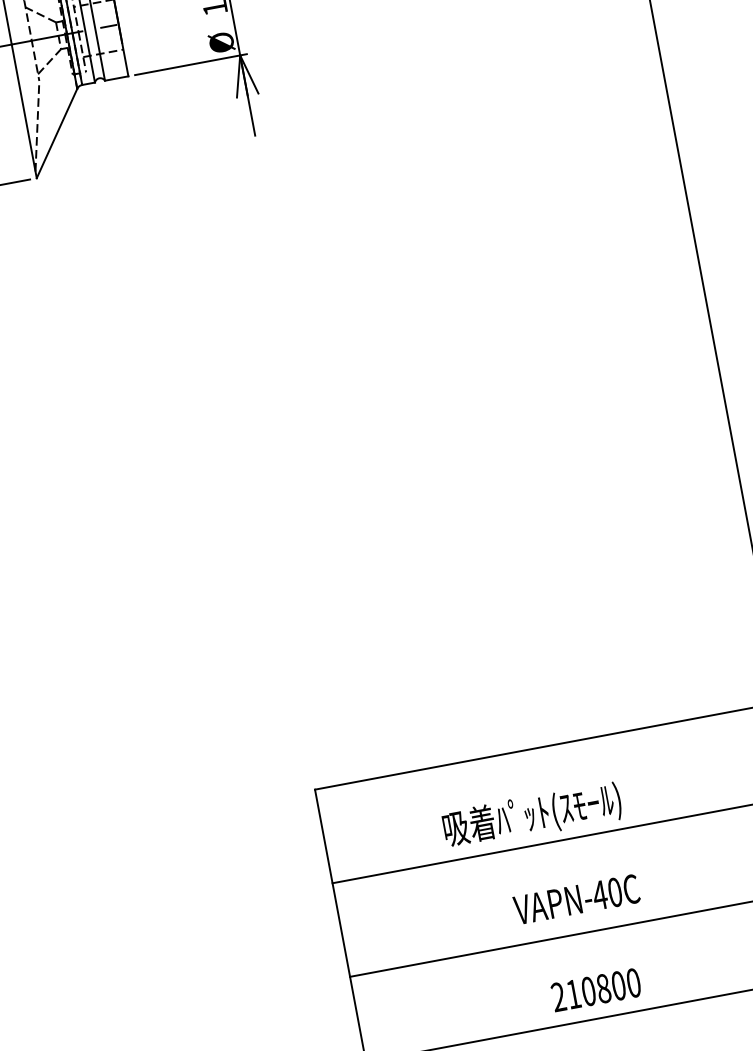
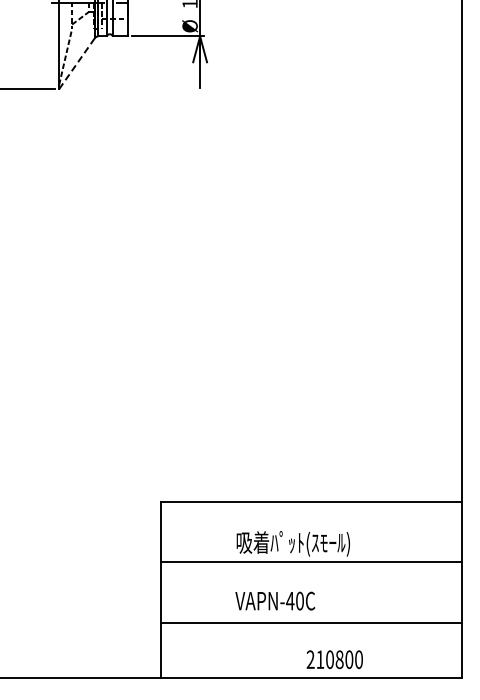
line: (57, 133) -> (77, 63), solid -> dashed
text: (575, 898) -> (274, 600), moved
text: (595, 989) -> (334, 659), moved

